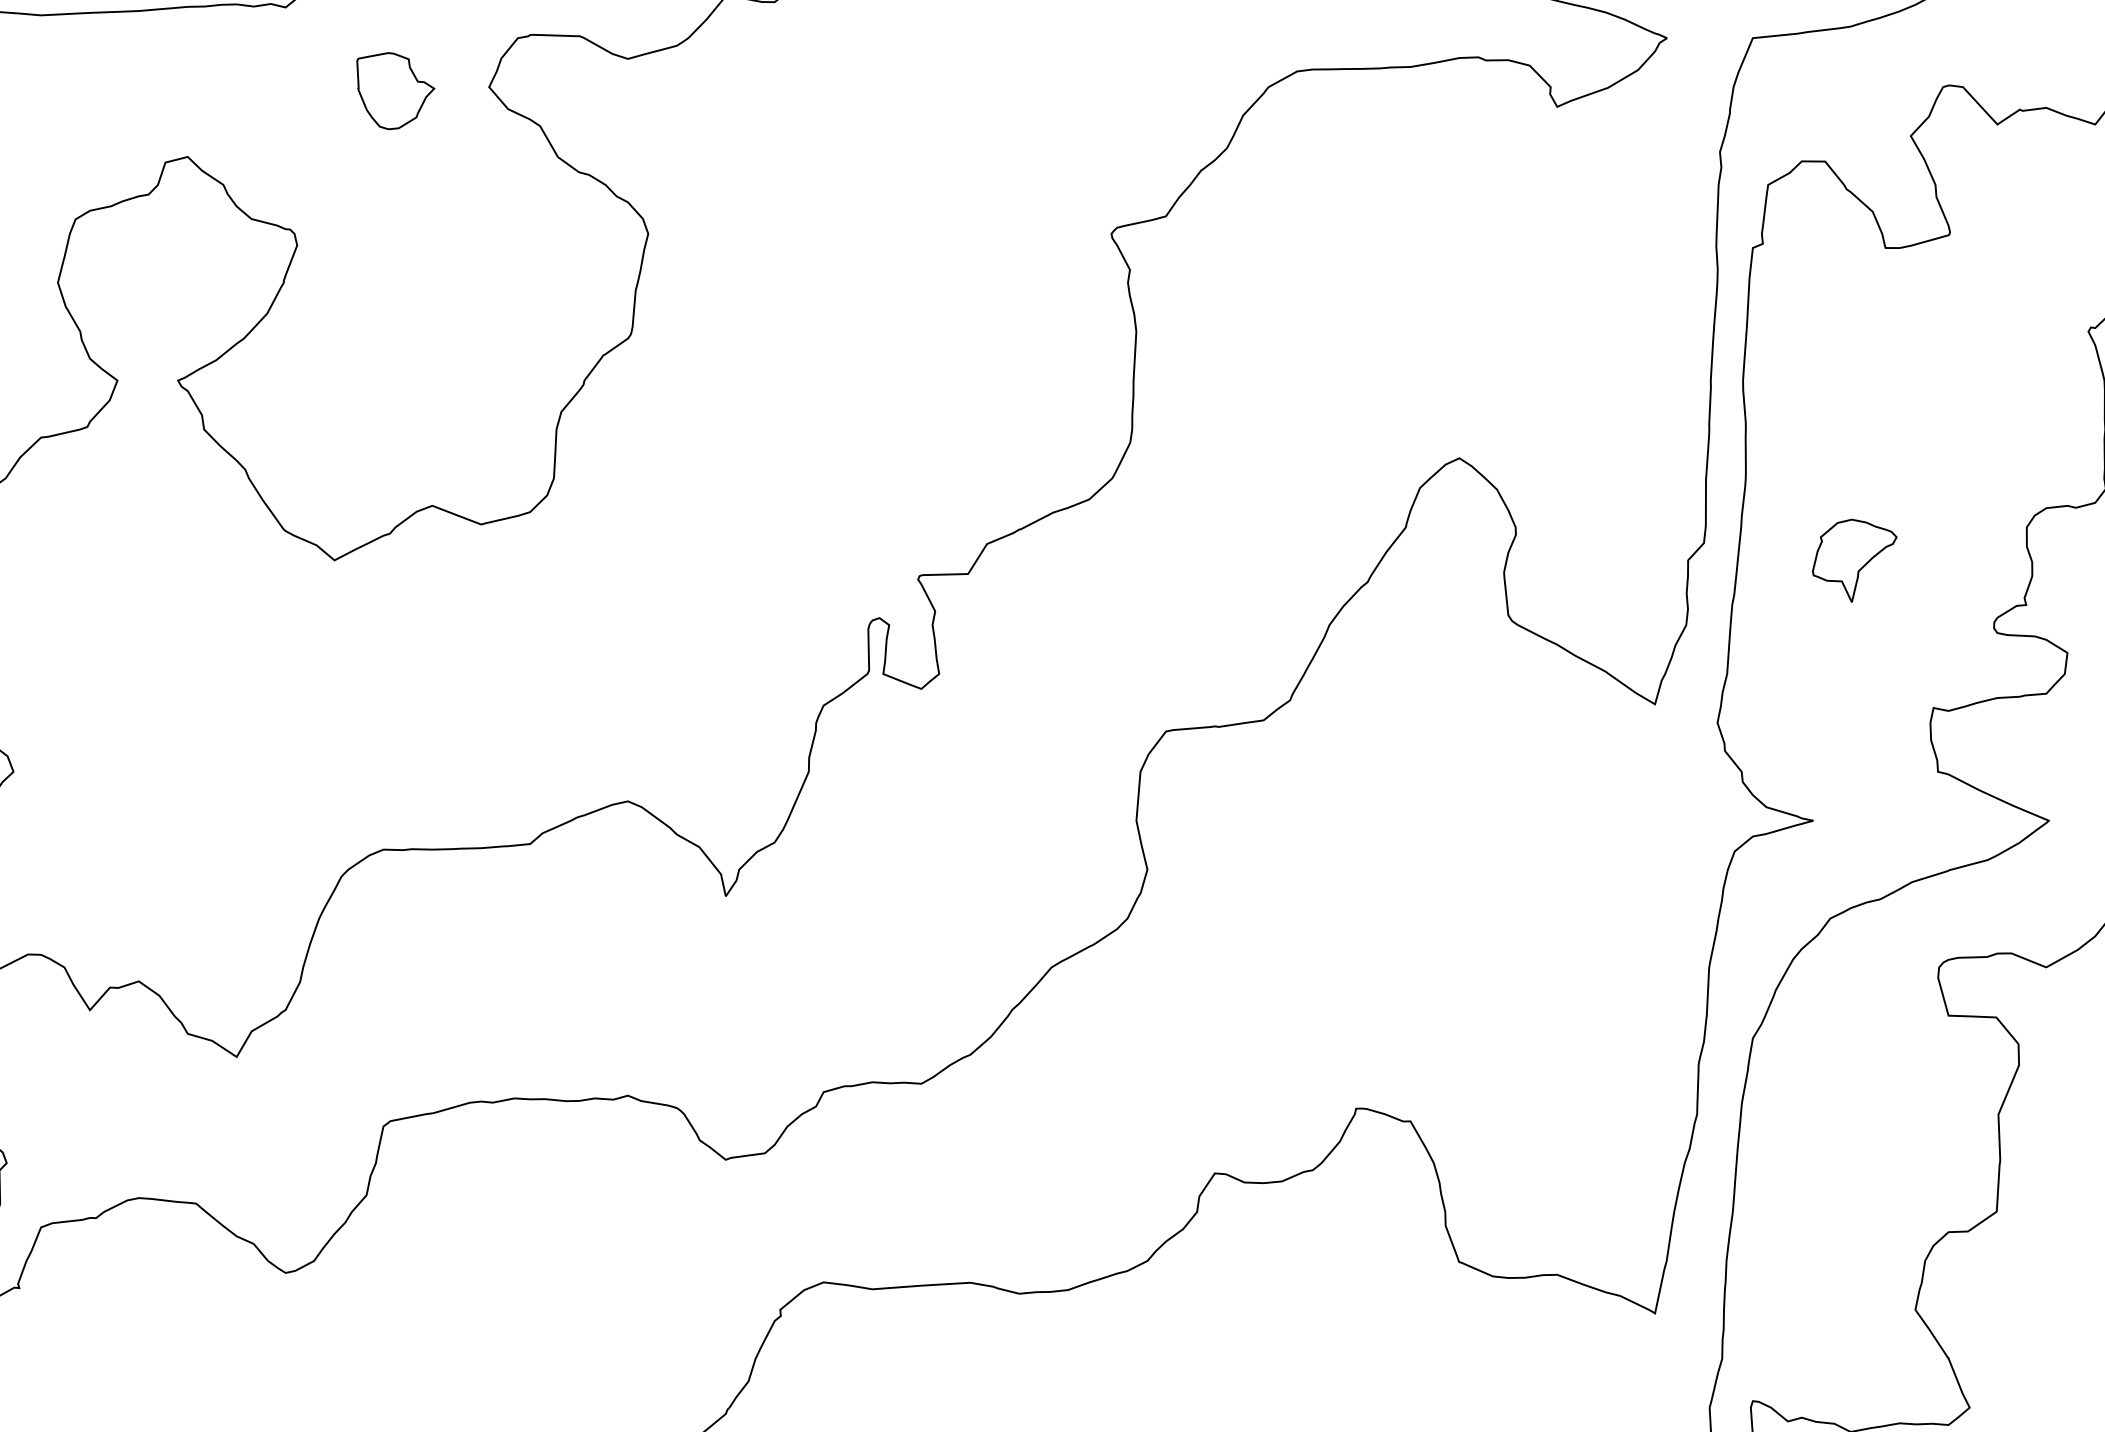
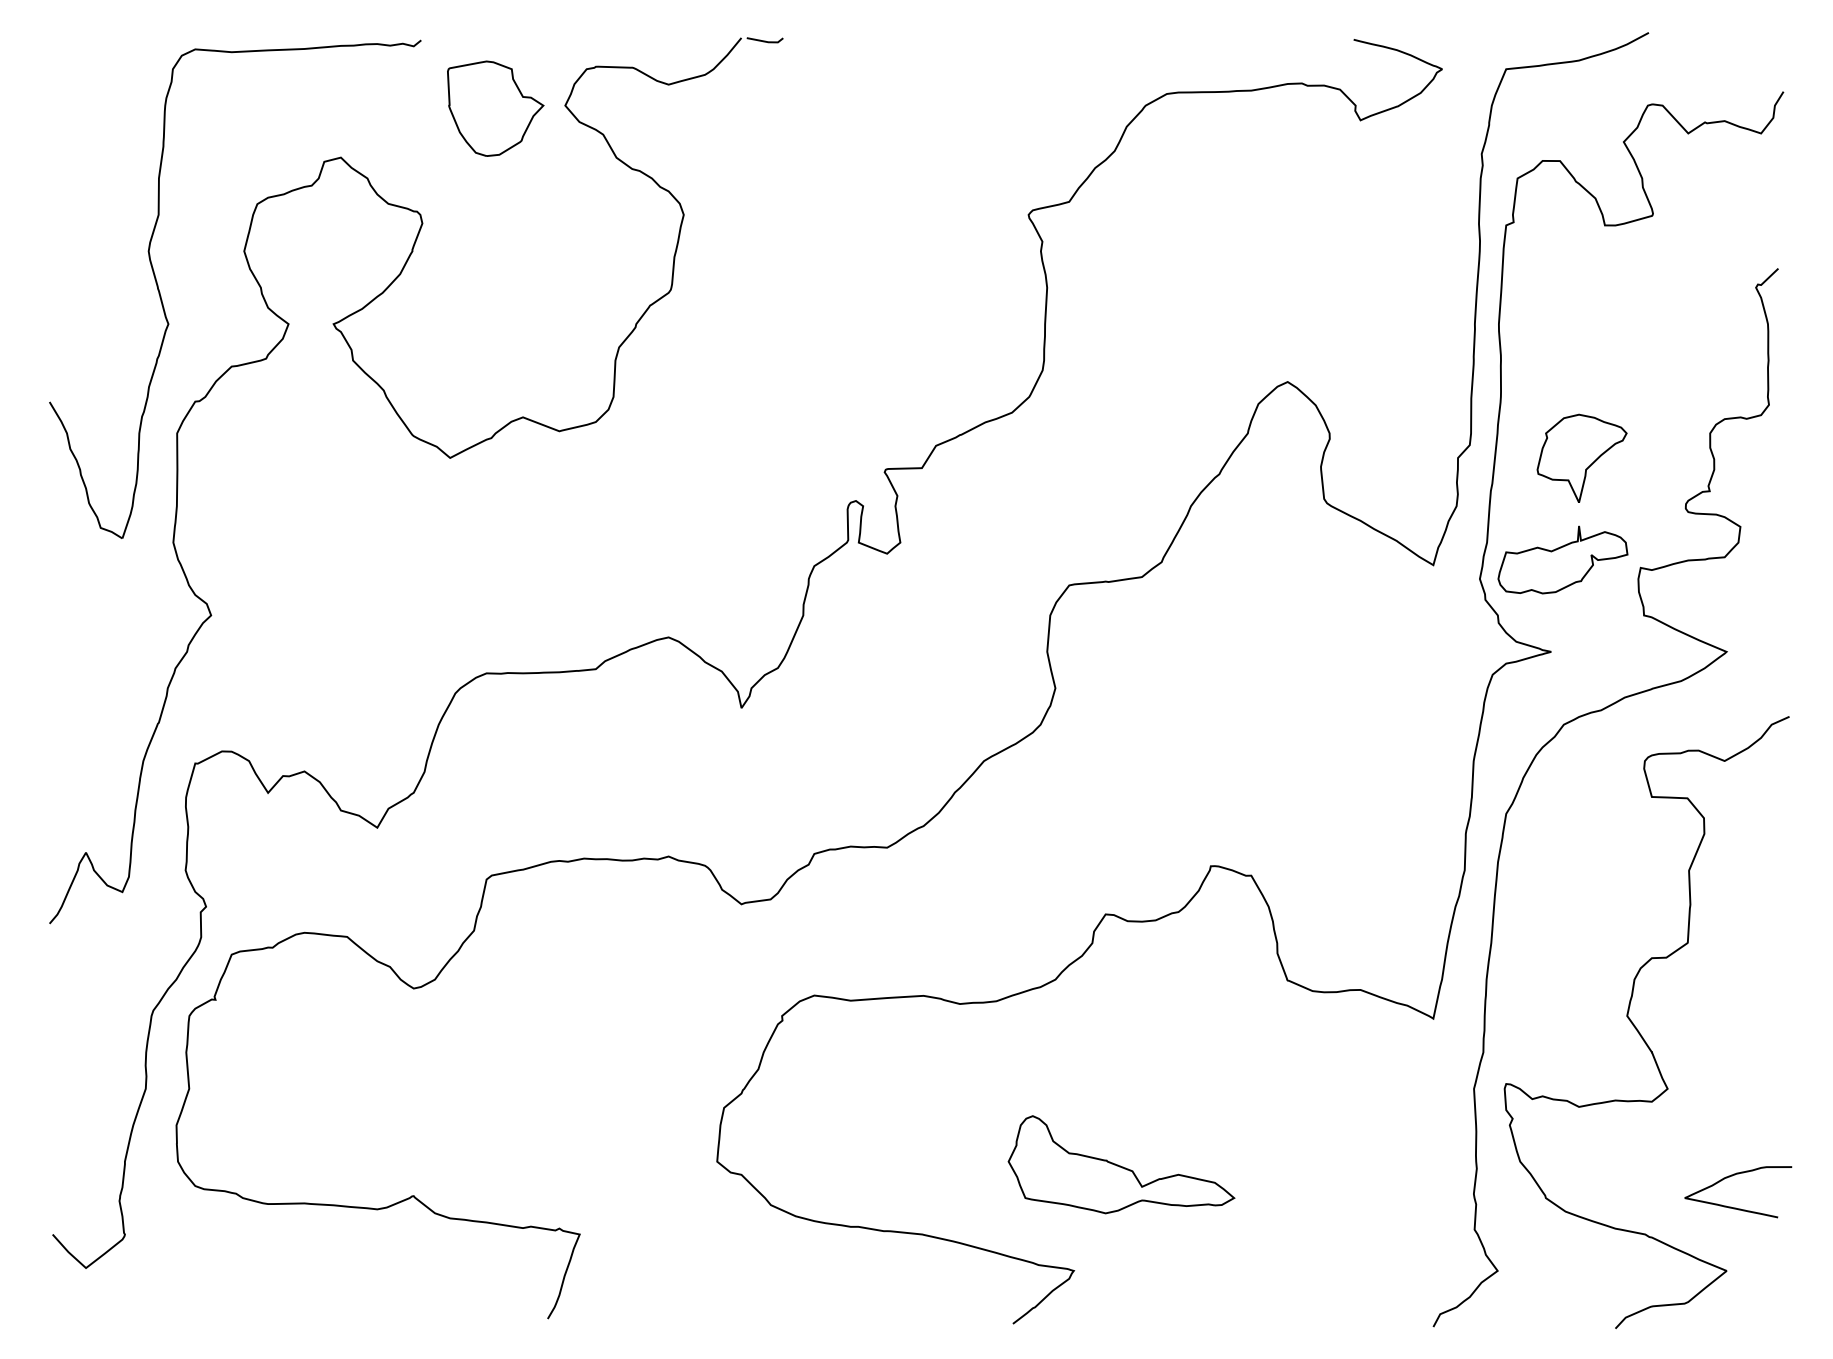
part: (395, 90) -> (495, 108), size x1.67
part: (1853, 559) -> (1581, 457), size x1.43
part: (1828, 696) -> (1562, 559), added

